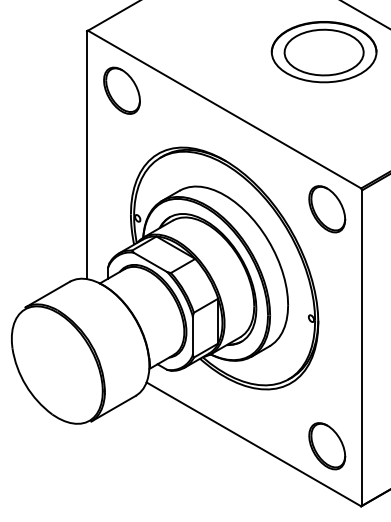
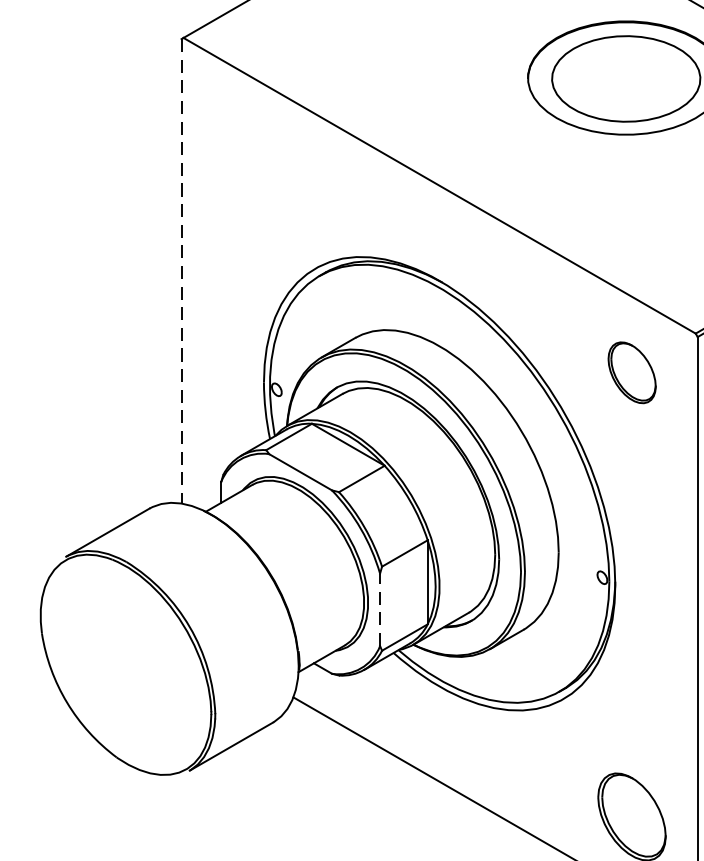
part: (121, 90) -> (246, 150), removed
line: (86, 155) -> (180, 271), solid -> dashed
part: (327, 209) -> (632, 373), size x0.7
line: (192, 335) -> (379, 609), solid -> dashed

